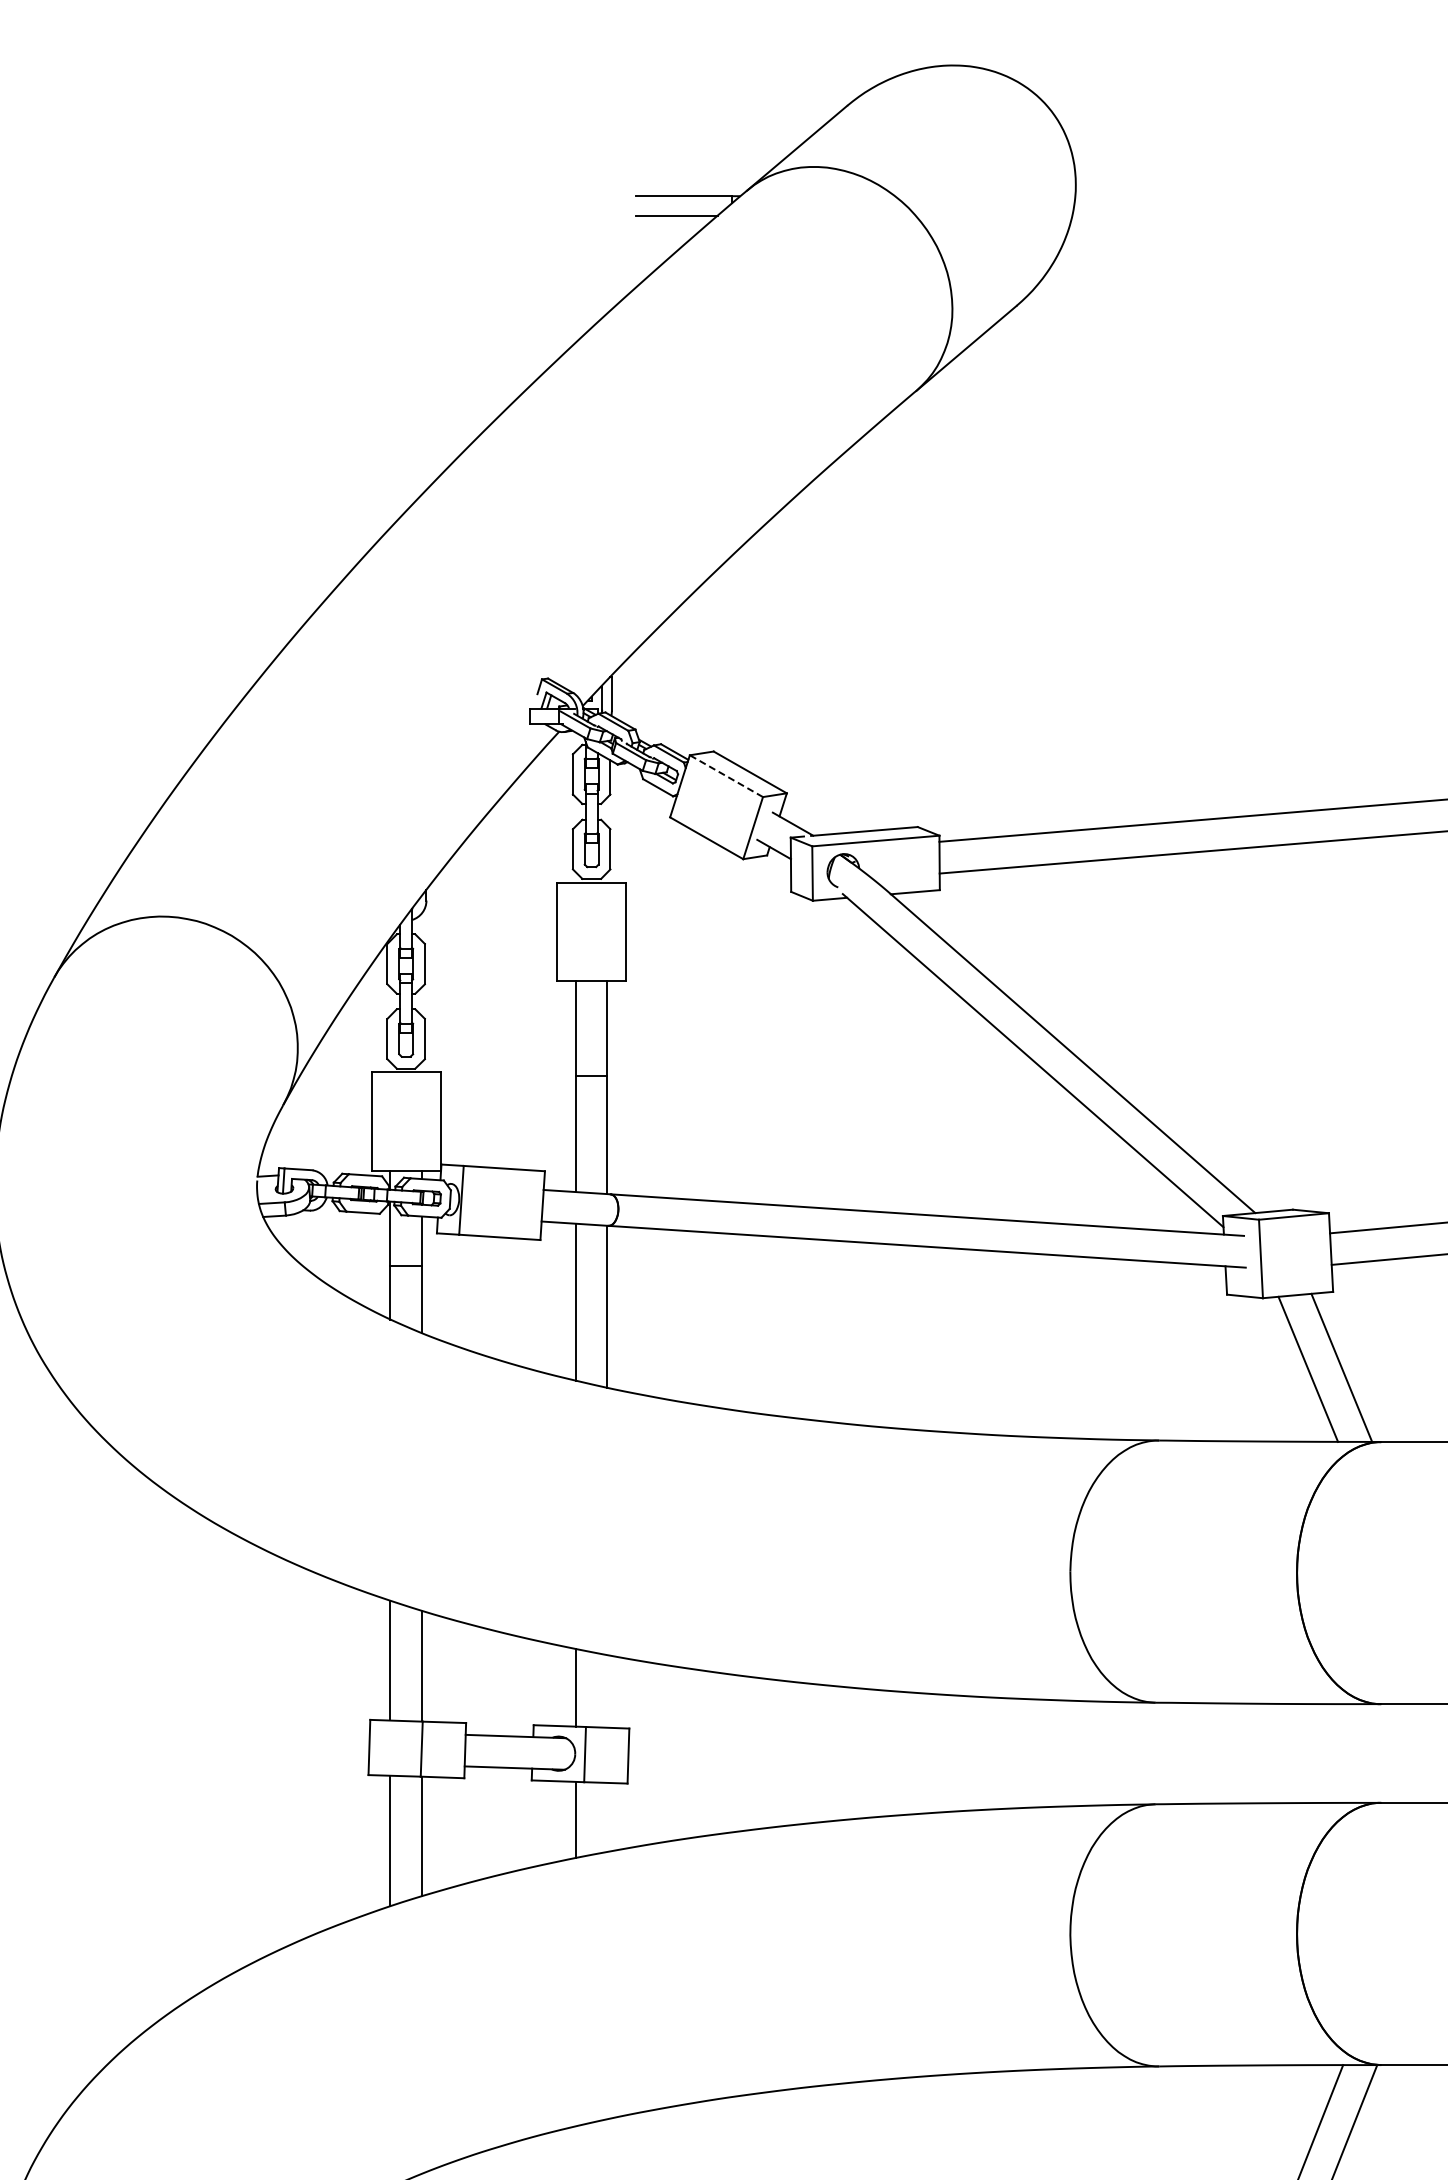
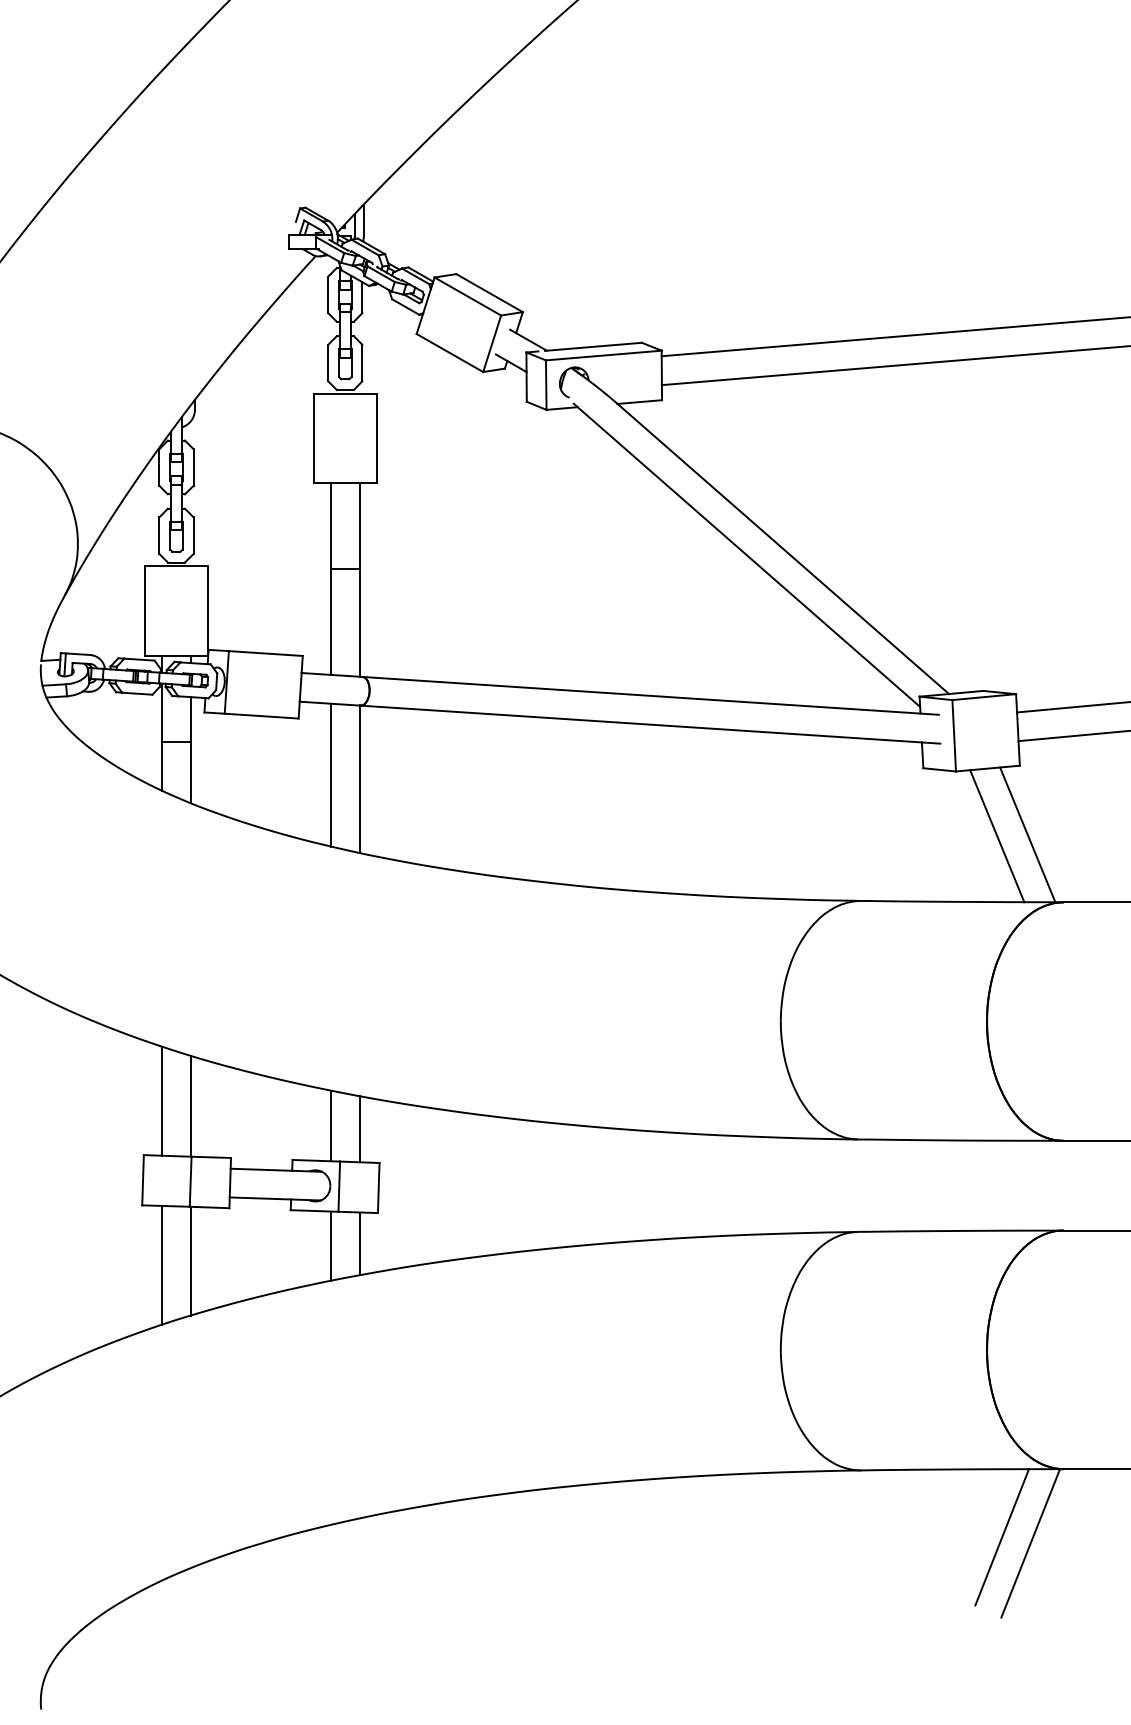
line: (726, 775) -> (467, 295), dashed -> solid
line: (607, 1691) -> (359, 1129), added
line: (607, 1816) -> (359, 1243), added

